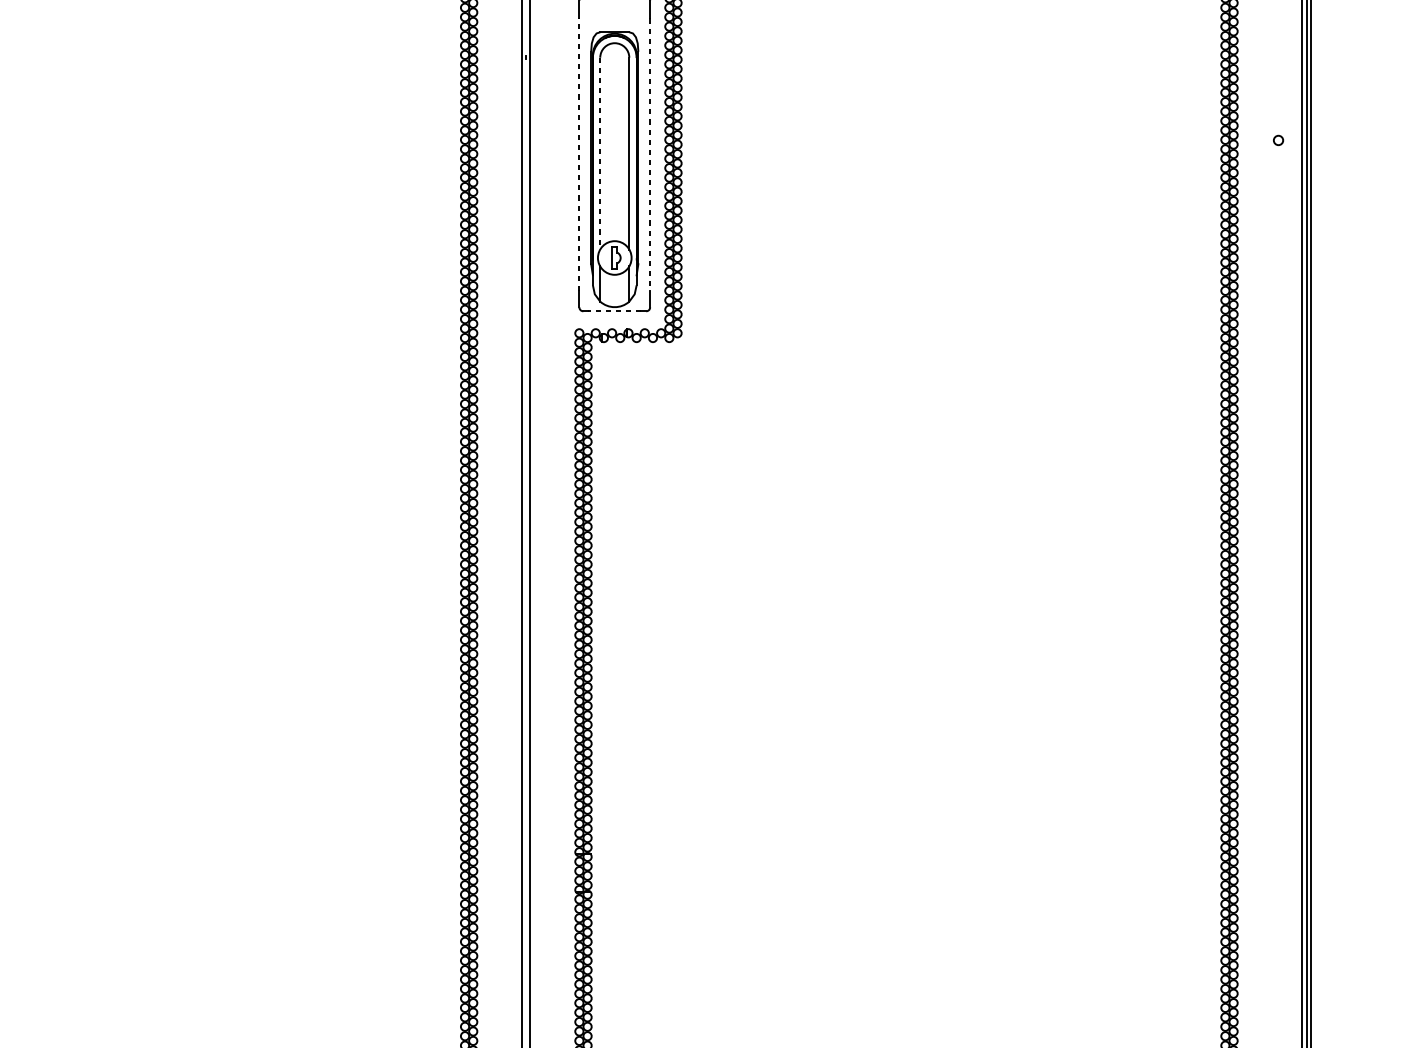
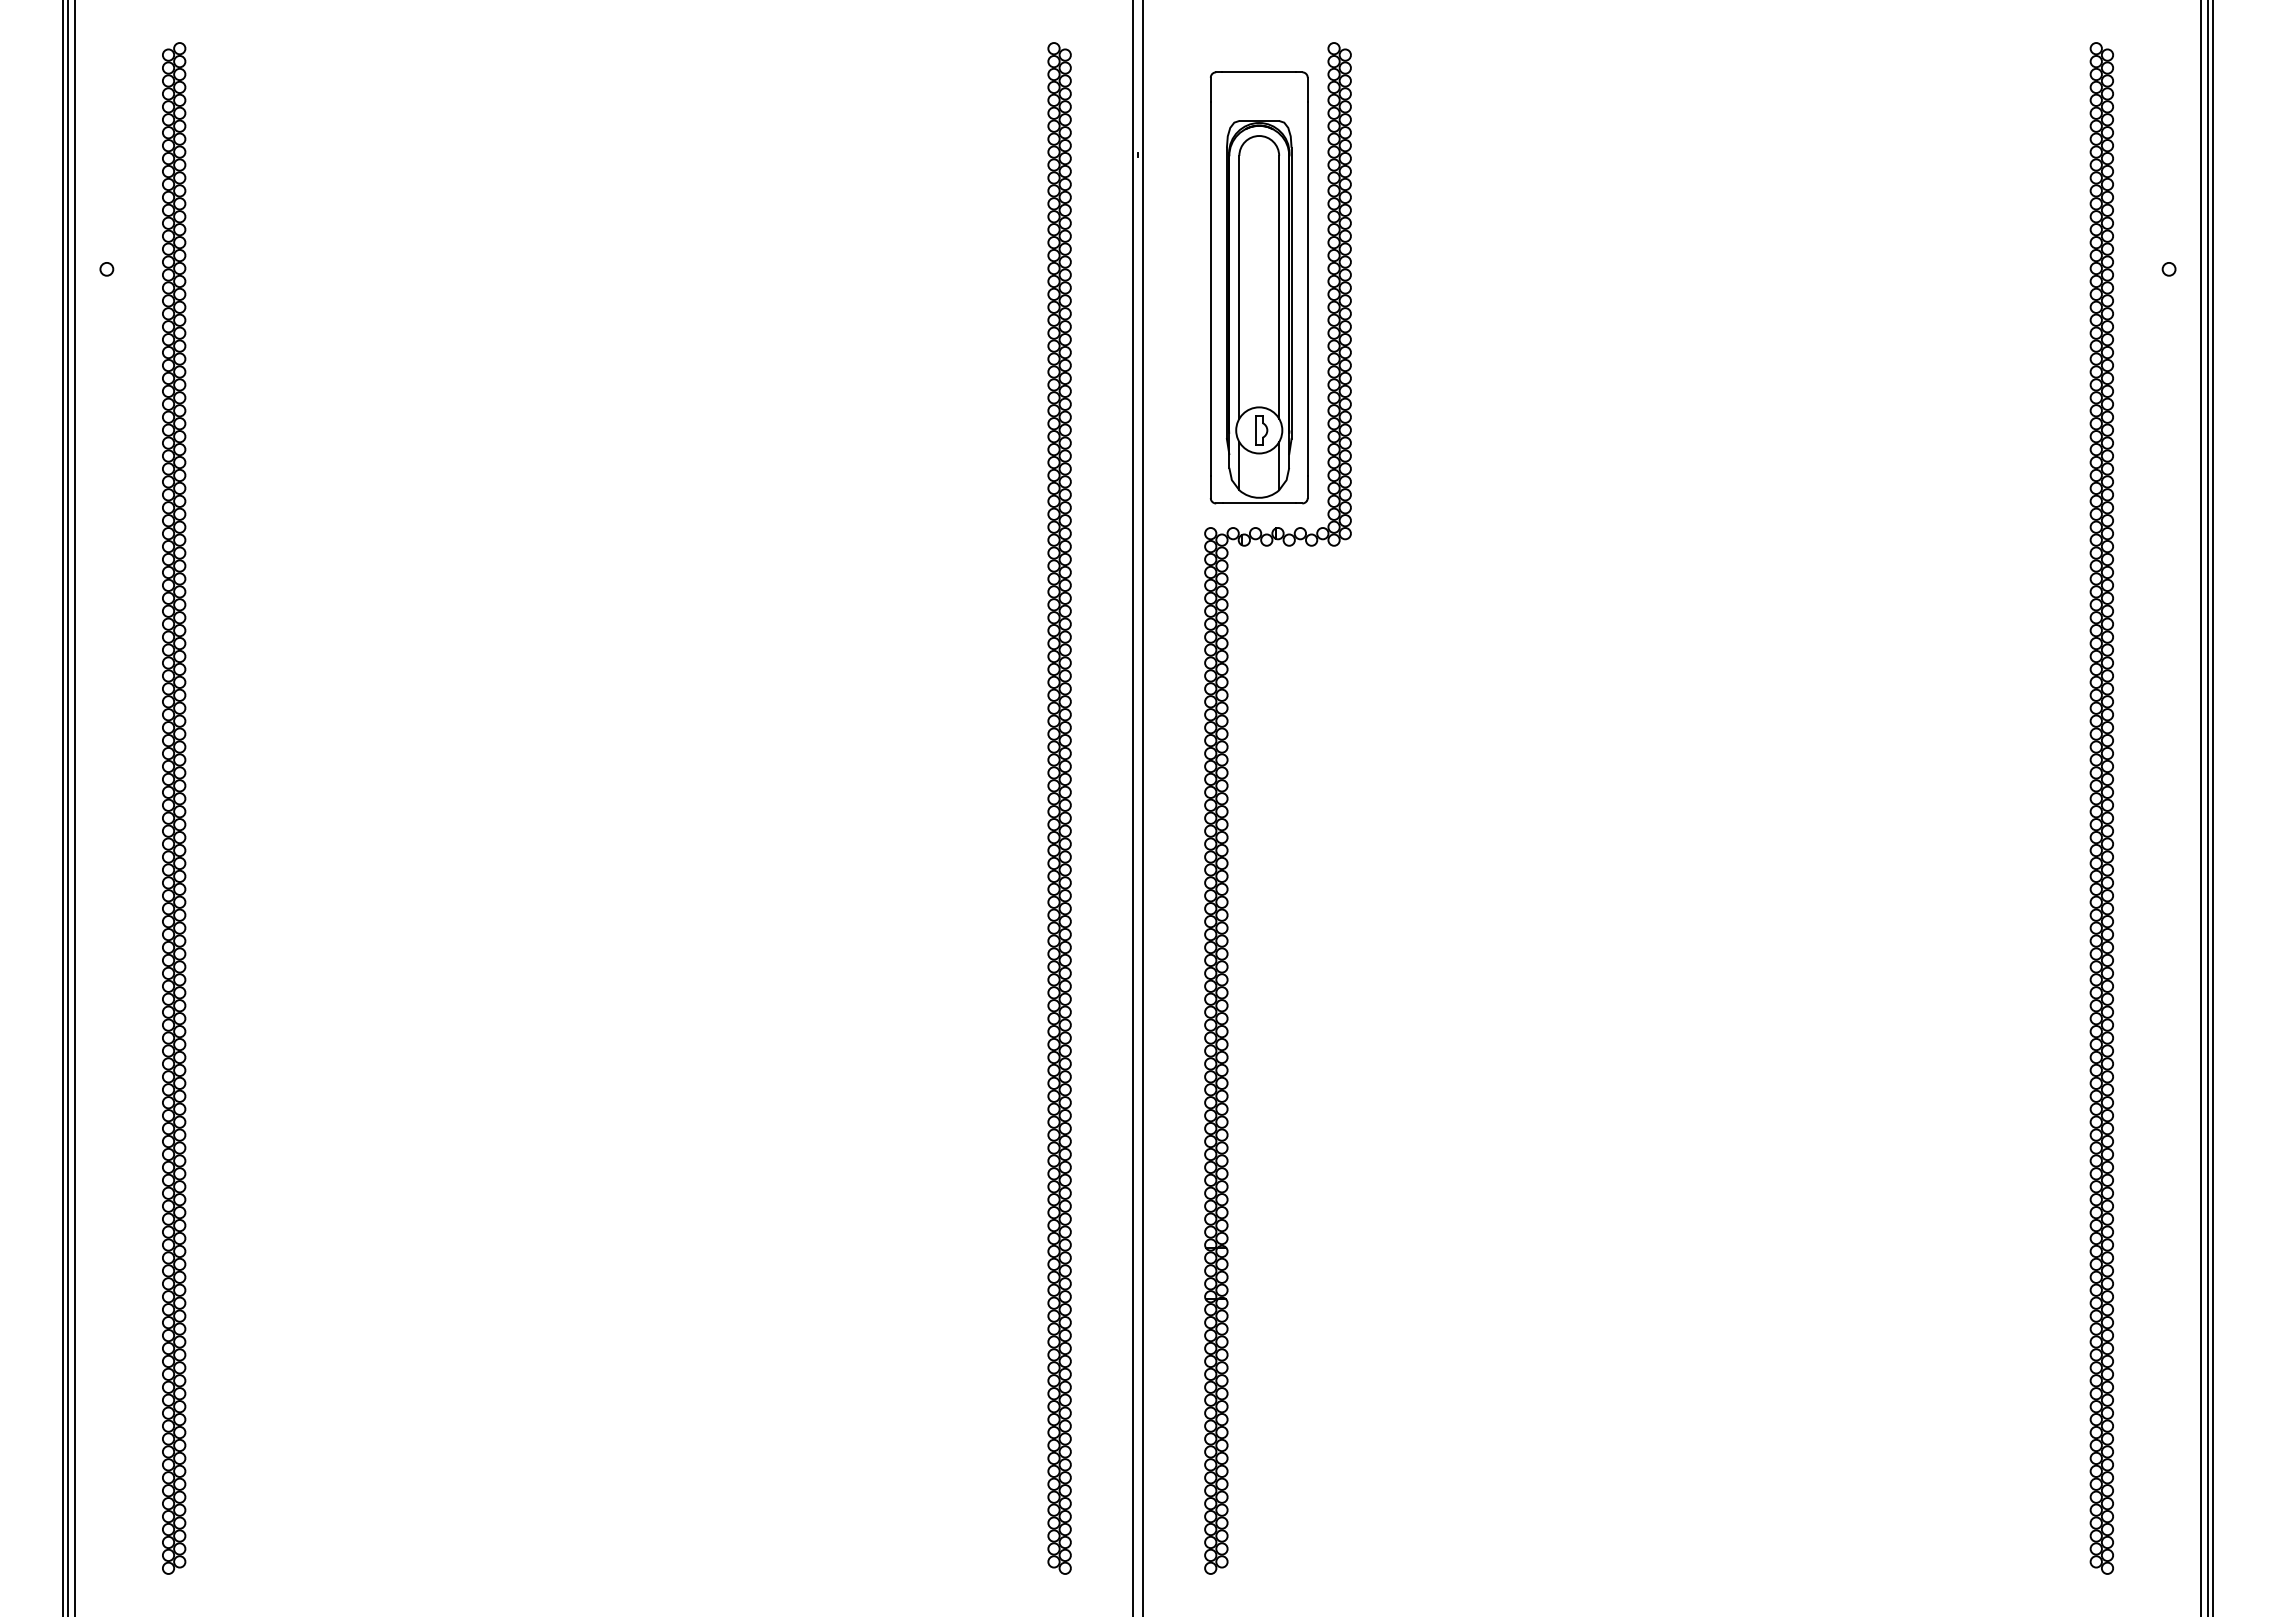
line: (600, 153) -> (1239, 287), dashed -> solid
line: (579, 154) -> (1210, 288), dashed -> solid
line: (649, 155) -> (1307, 289), dashed -> solid
line: (614, 311) -> (1259, 503), dashed -> solid

